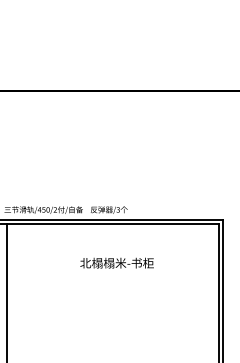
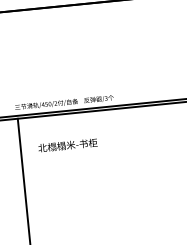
text: (116, 262) -> (67, 144), moved

